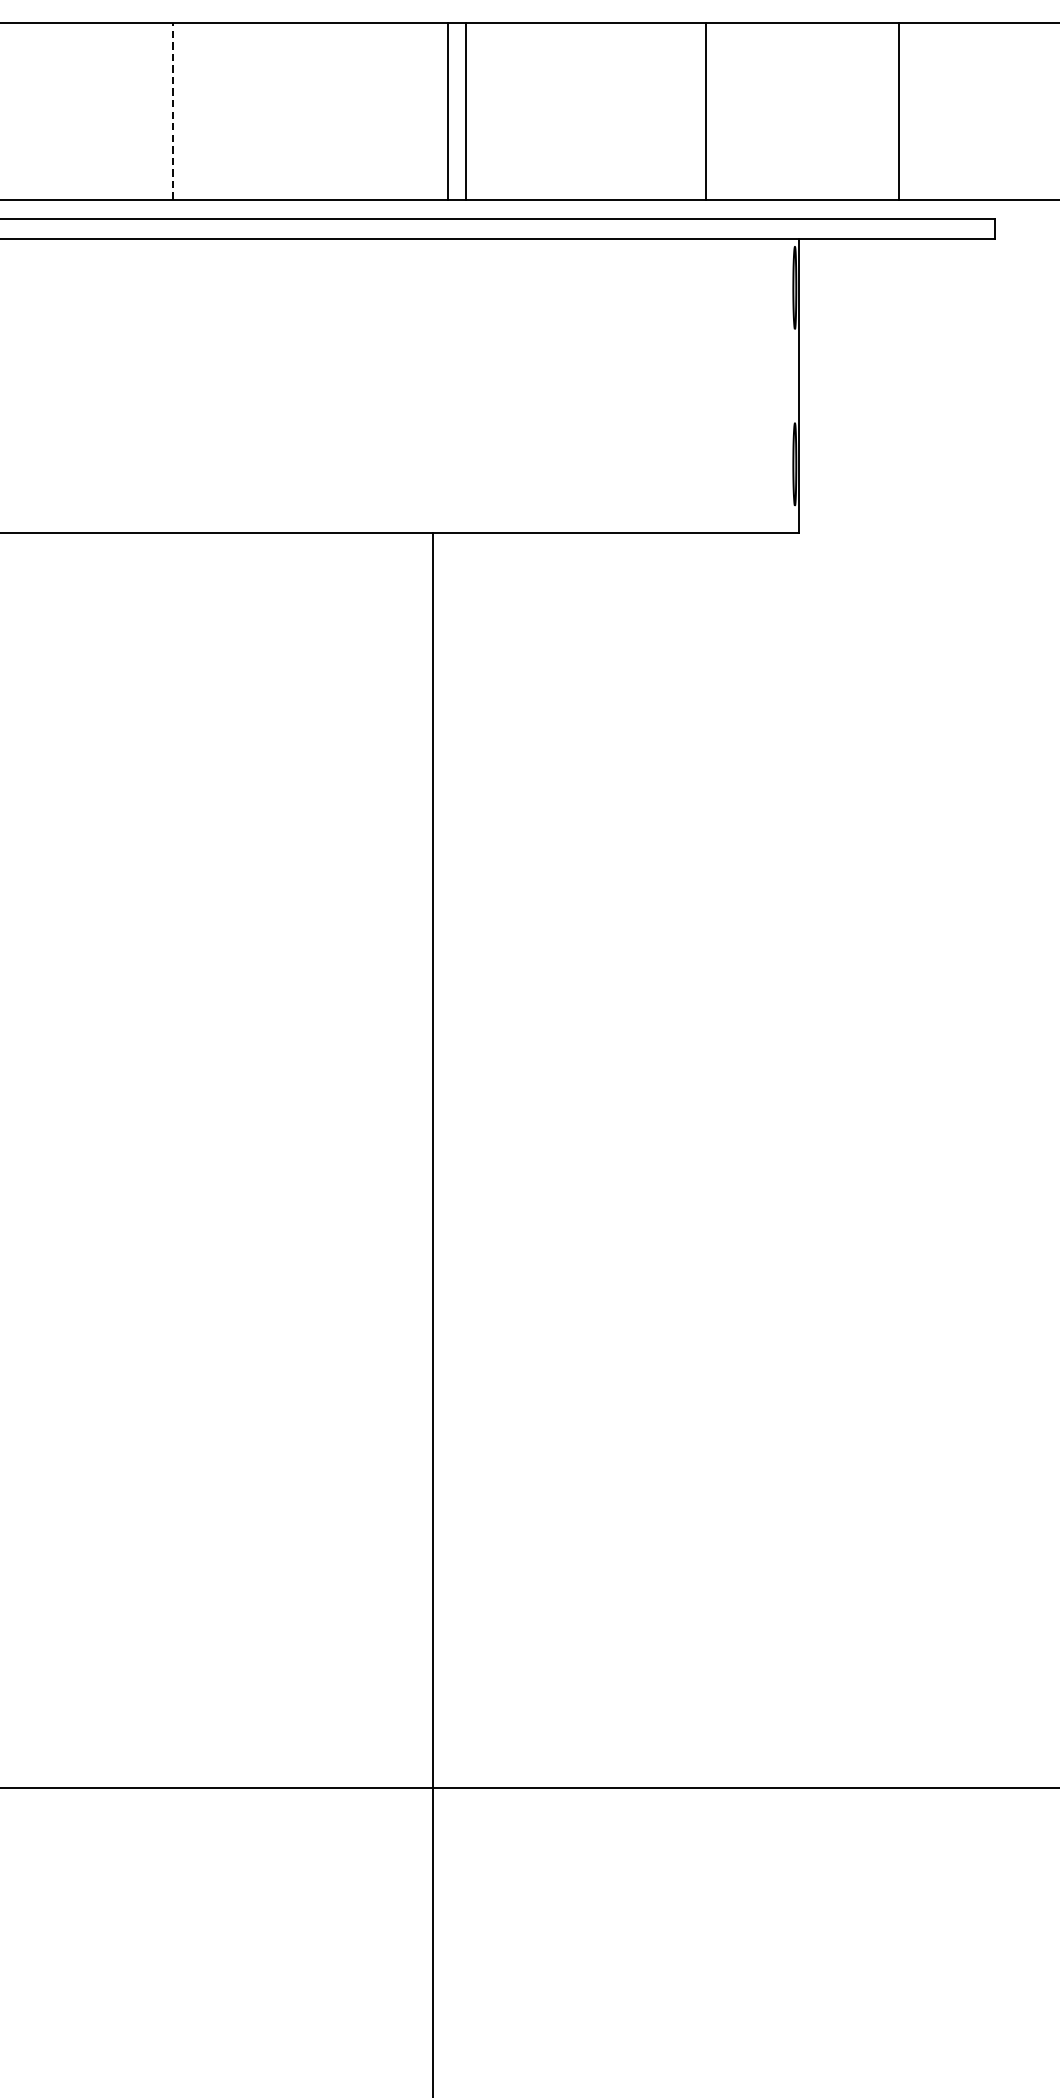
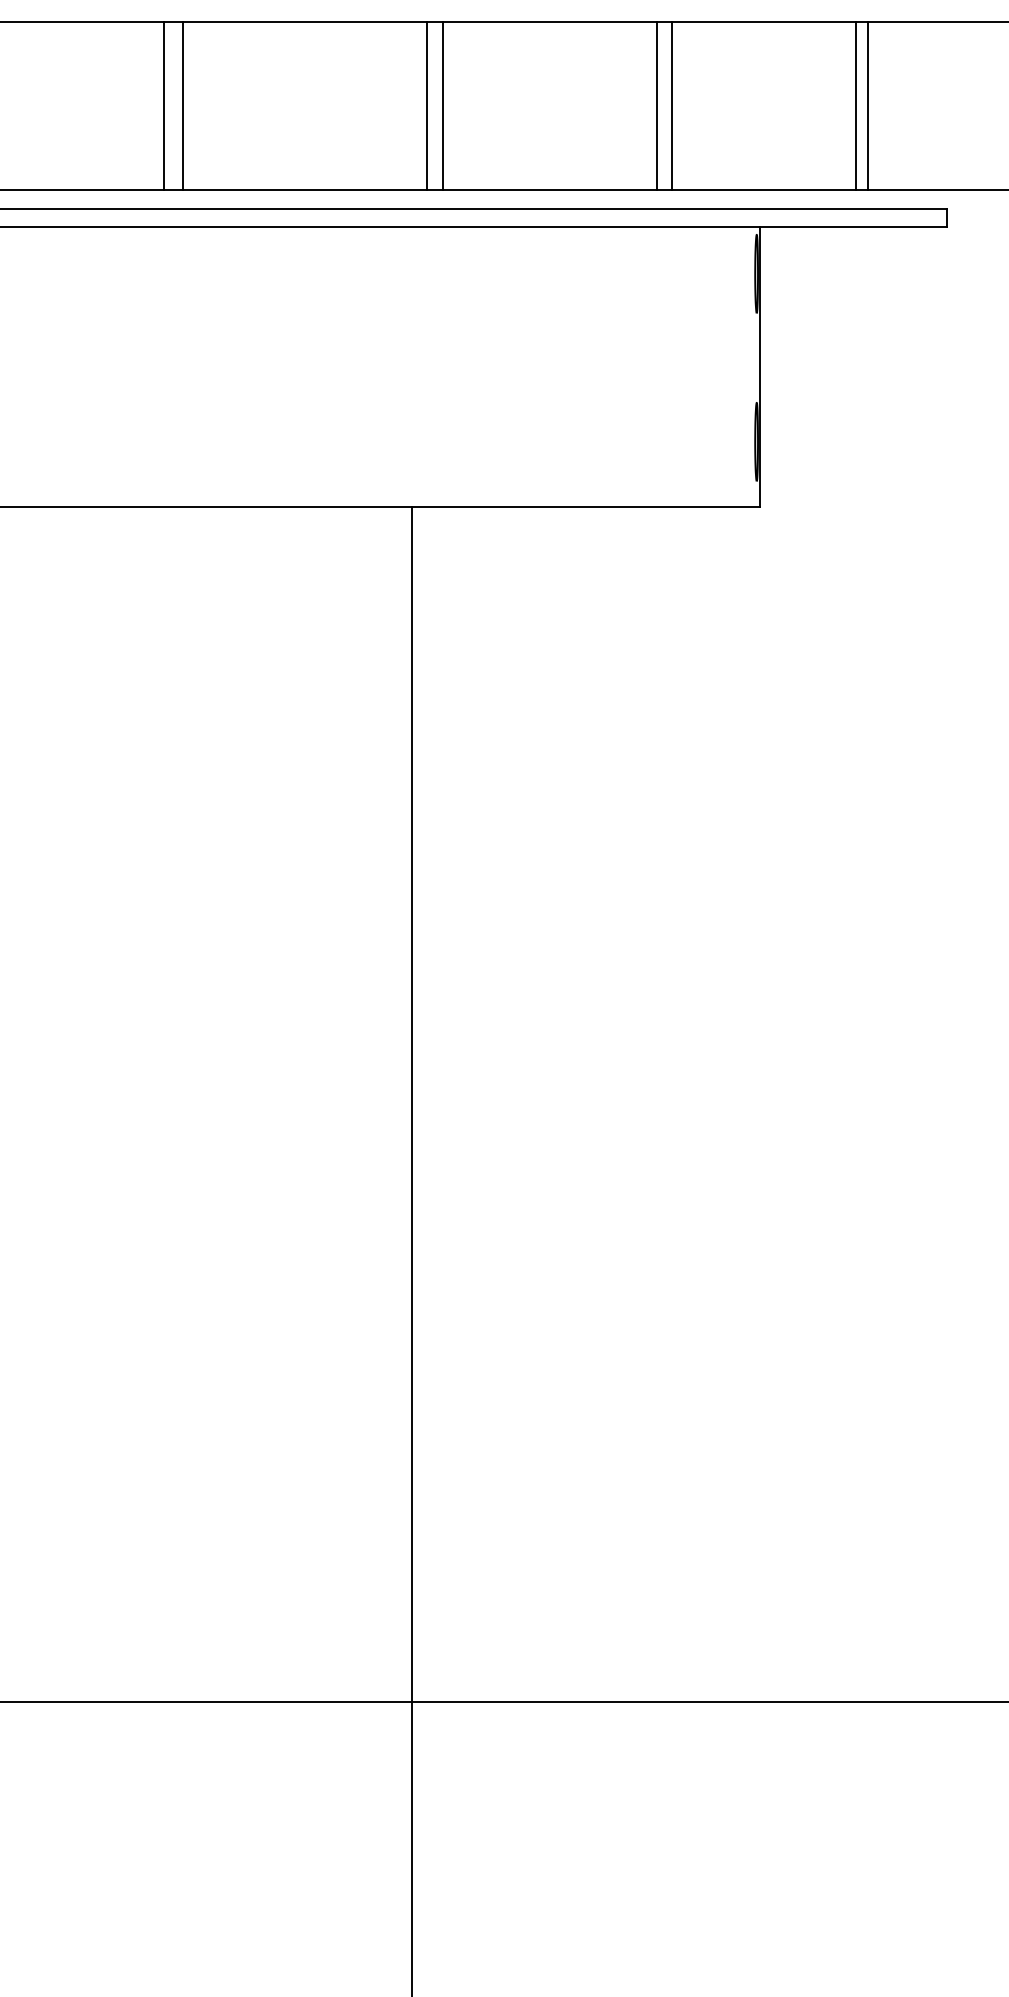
line: (172, 110) -> (164, 105), dashed -> solid
line: (191, 112) -> (182, 106), added
line: (690, 112) -> (657, 106), added
line: (911, 112) -> (867, 106), added

